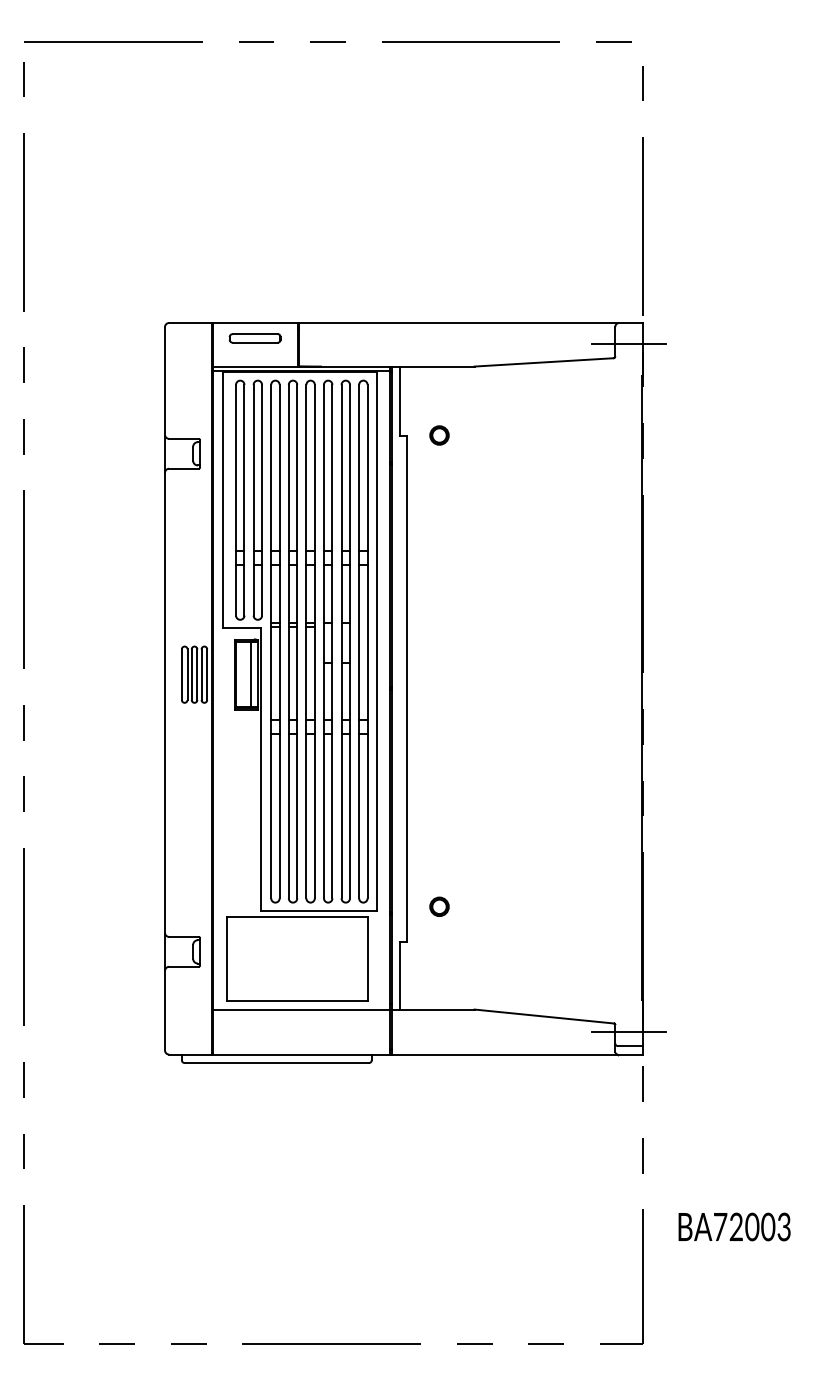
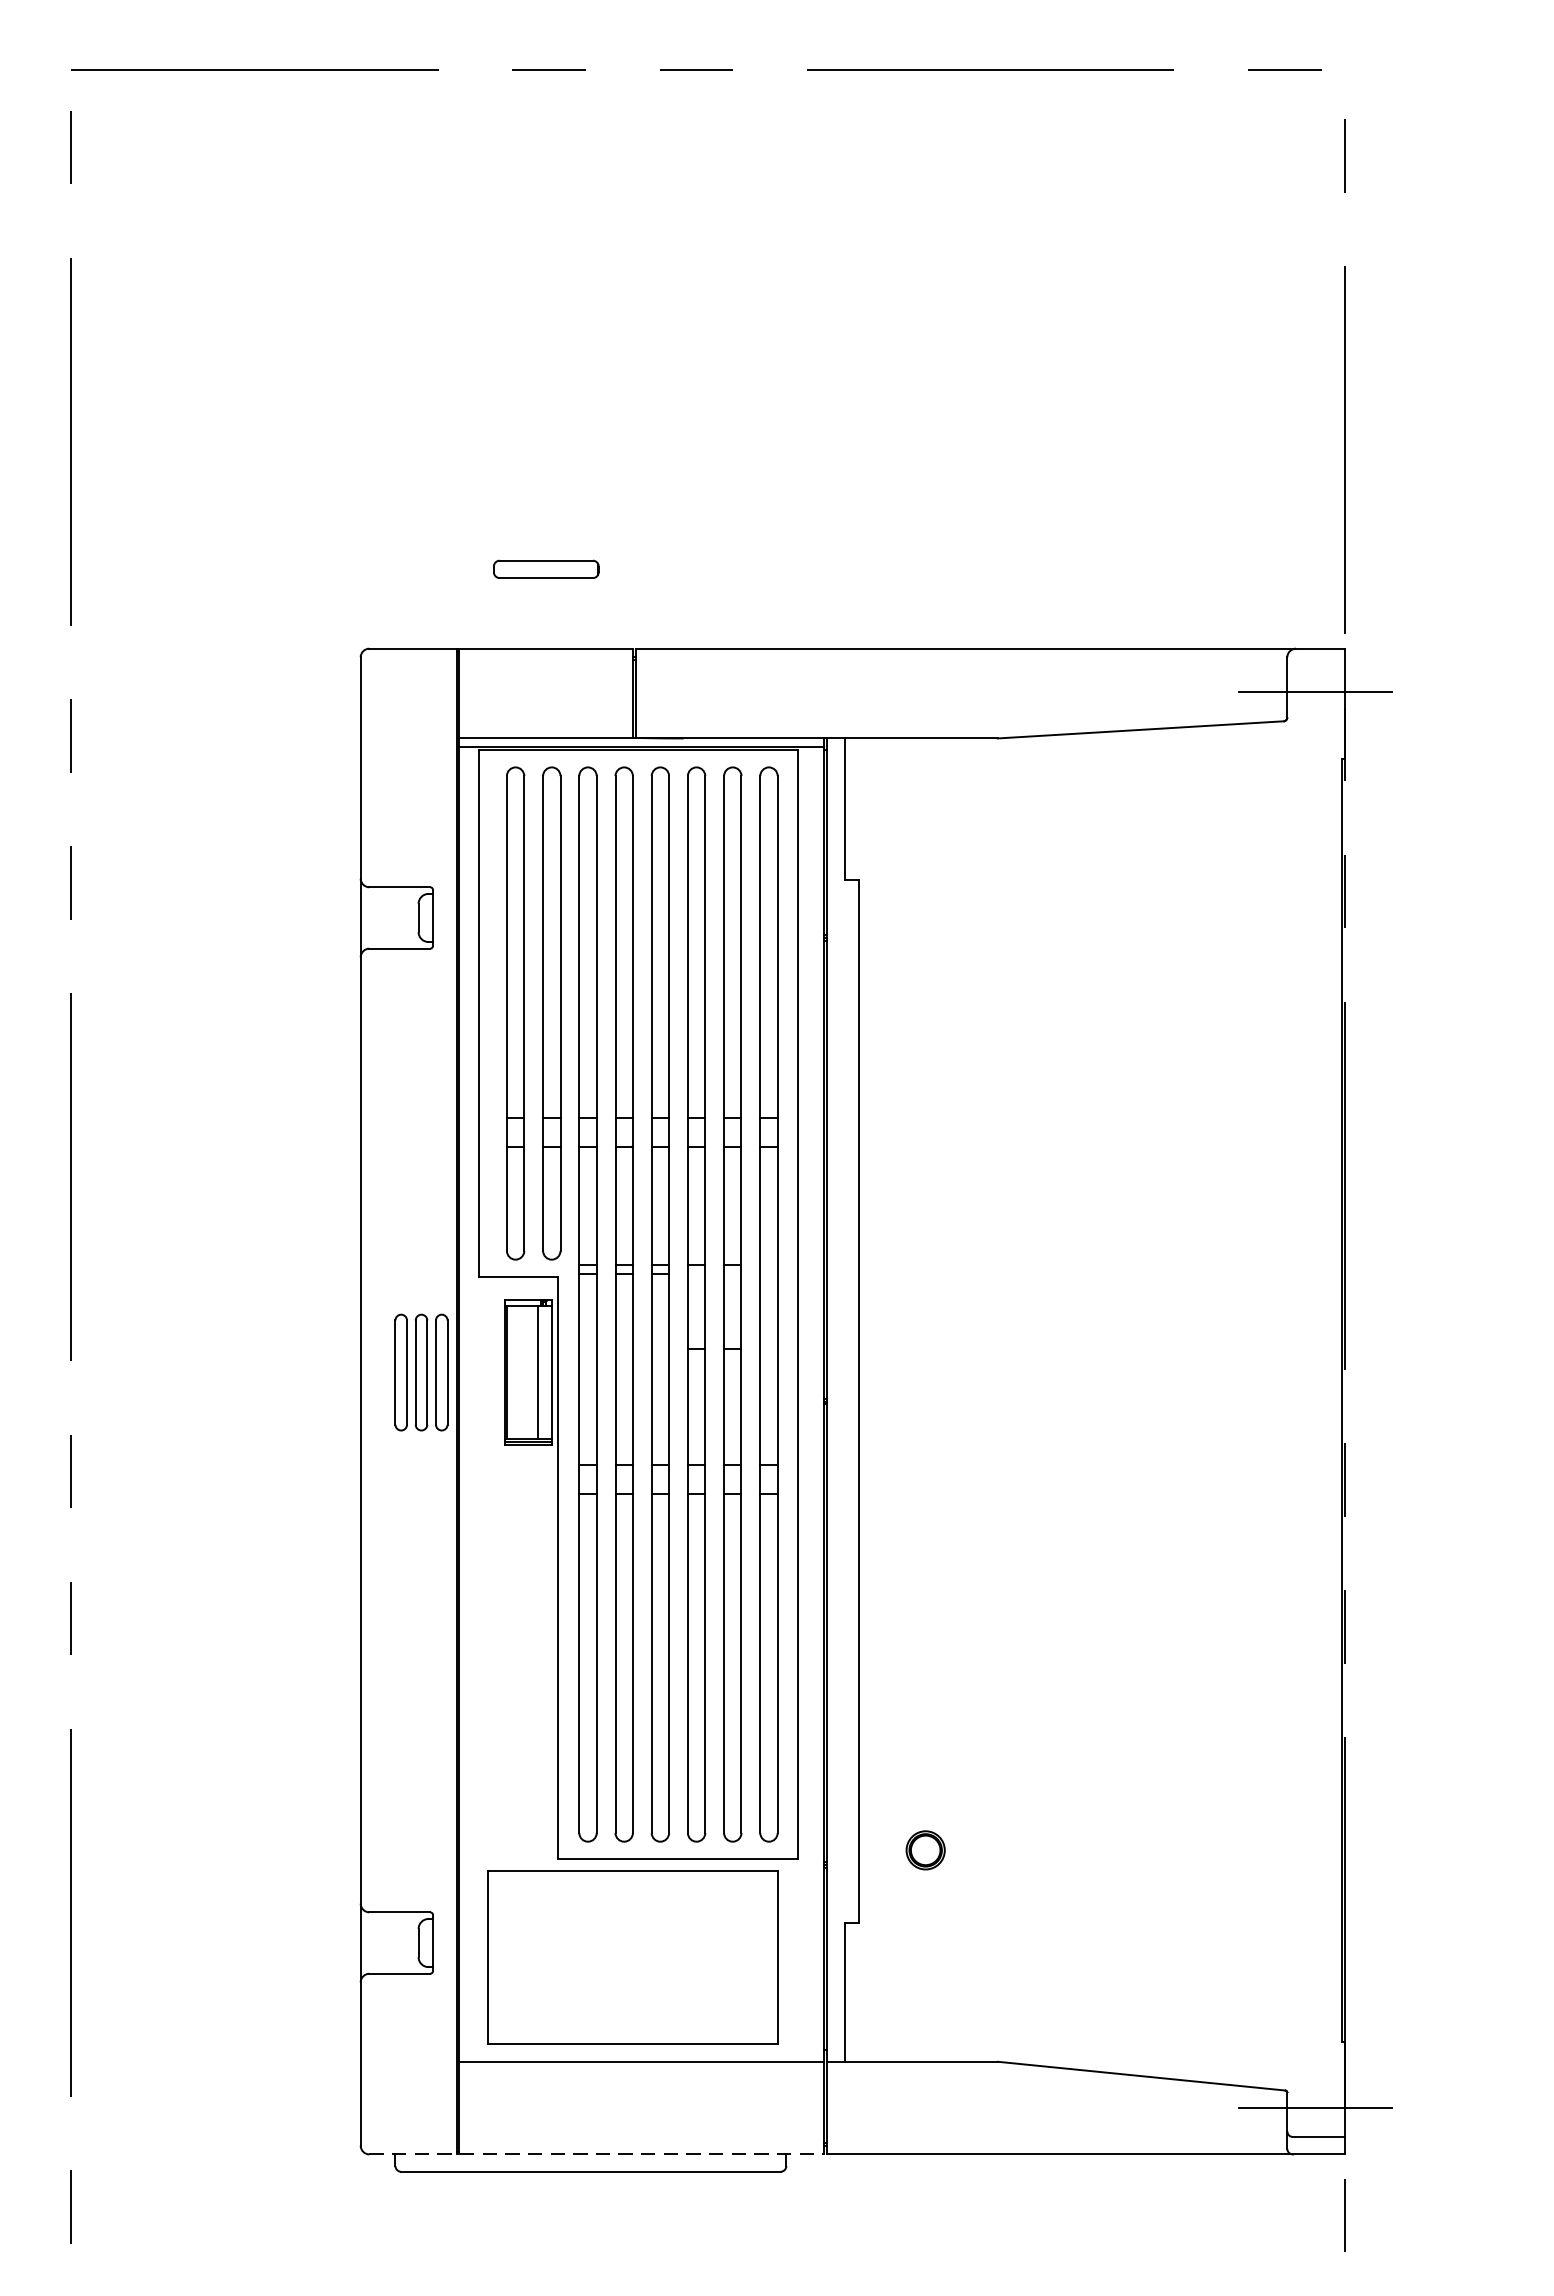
part: (254, 338) -> (544, 569), moved
part: (439, 435) -> (925, 880), removed
line: (280, 1054) -> (598, 2154), solid -> dashed

